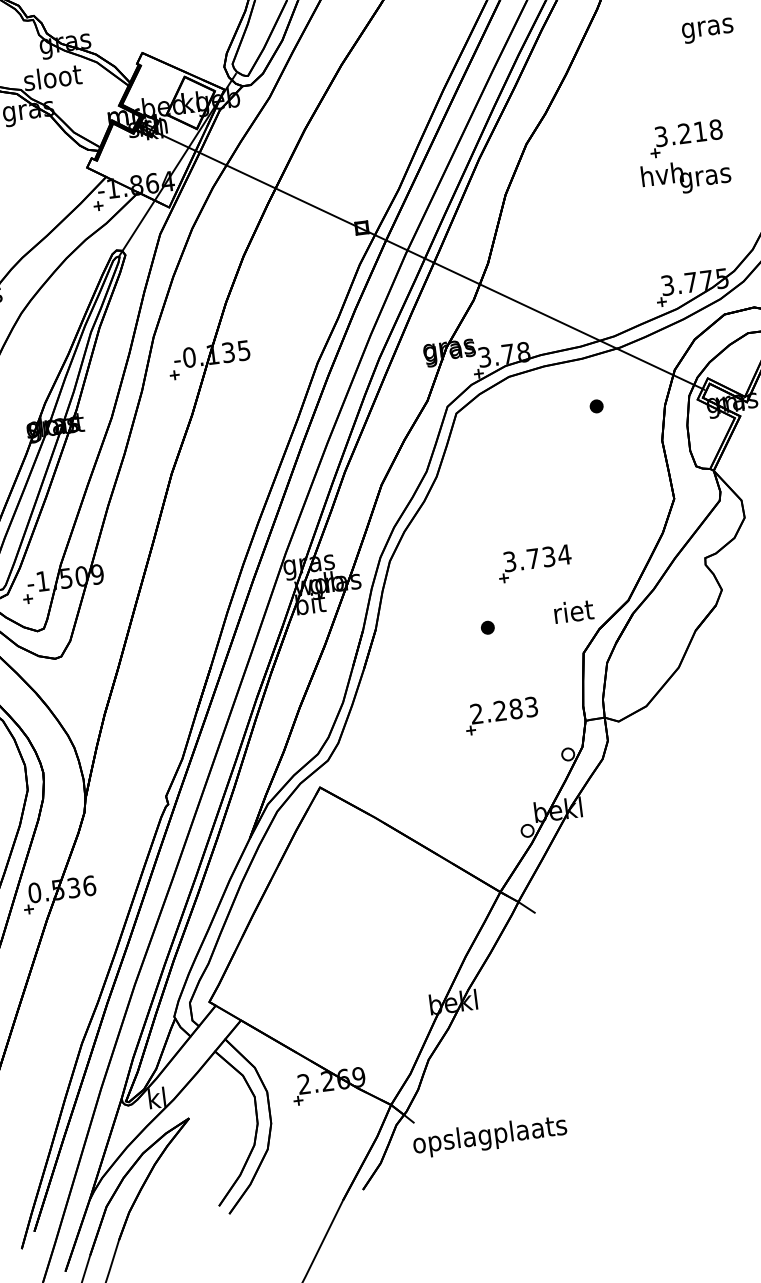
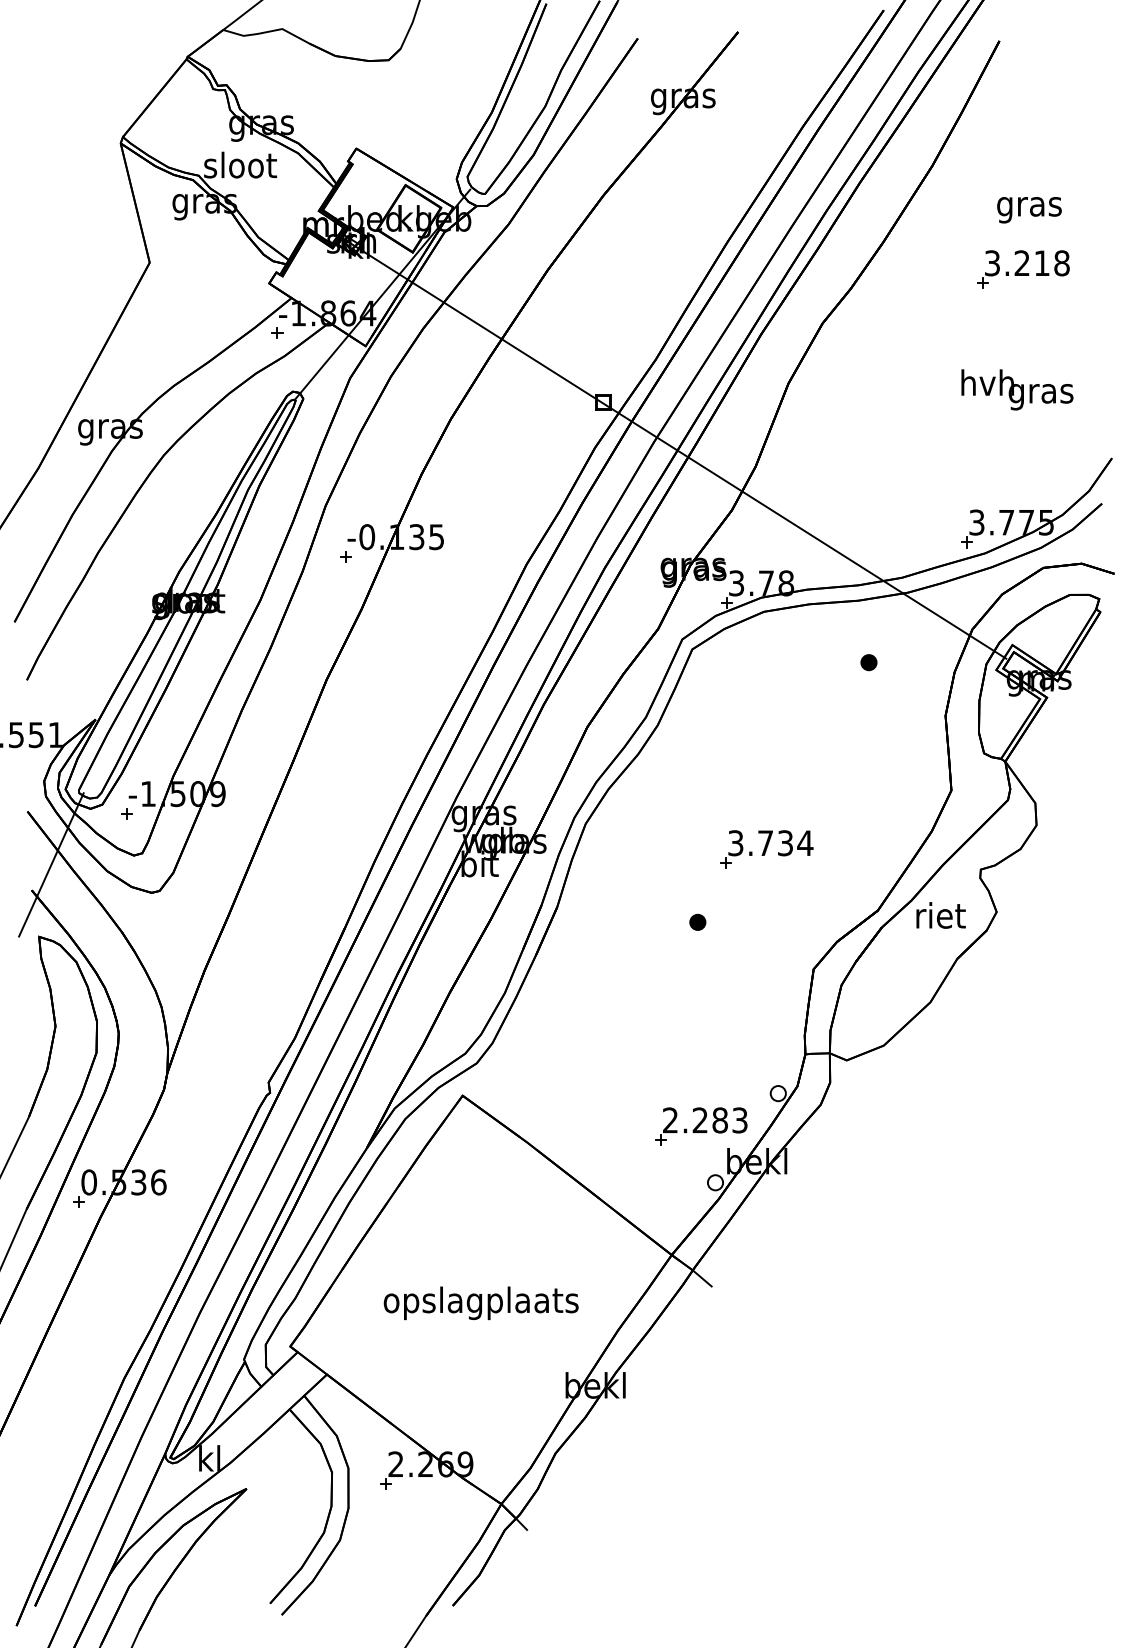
text: (707, 30) -> (1029, 210), moved
part: (686, 138) -> (1023, 269), moved
text: (573, 611) -> (940, 915), moved
part: (501, 715) -> (701, 1126), moved
text: (489, 1136) -> (480, 1303), moved

